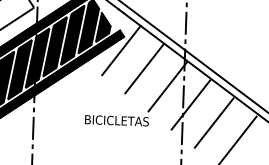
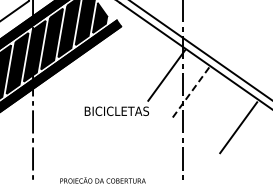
line: (121, 50) -> (118, 40), removed
line: (144, 68) -> (142, 57), removed
line: (190, 105) -> (190, 93), solid -> dashed
line: (213, 122) -> (214, 109), removed

